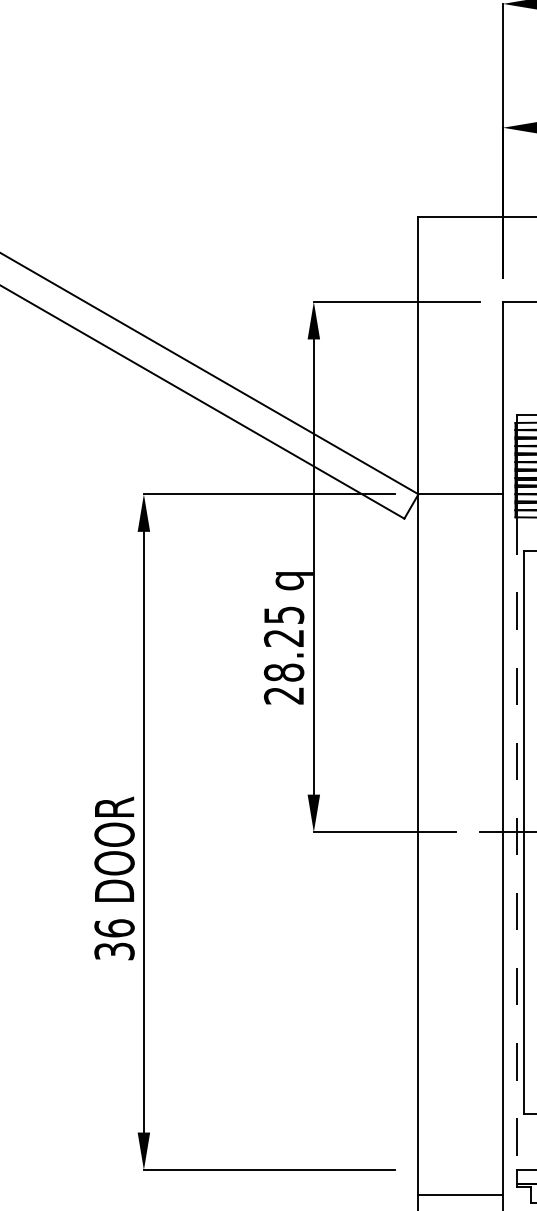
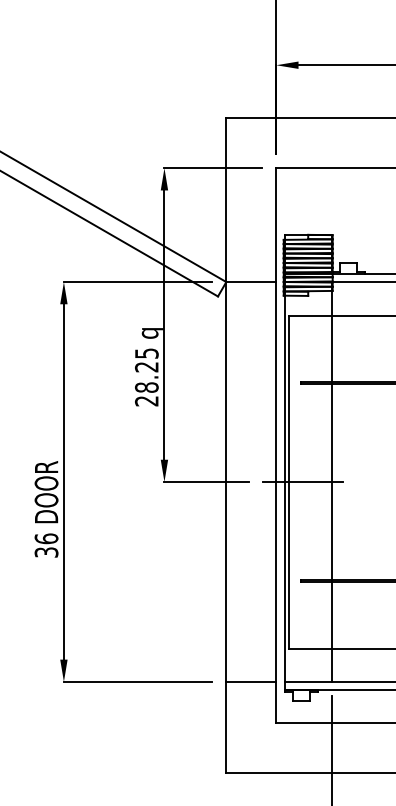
line: (516, 844) -> (284, 489), dashed -> solid
line: (461, 1194) -> (251, 681), moved

